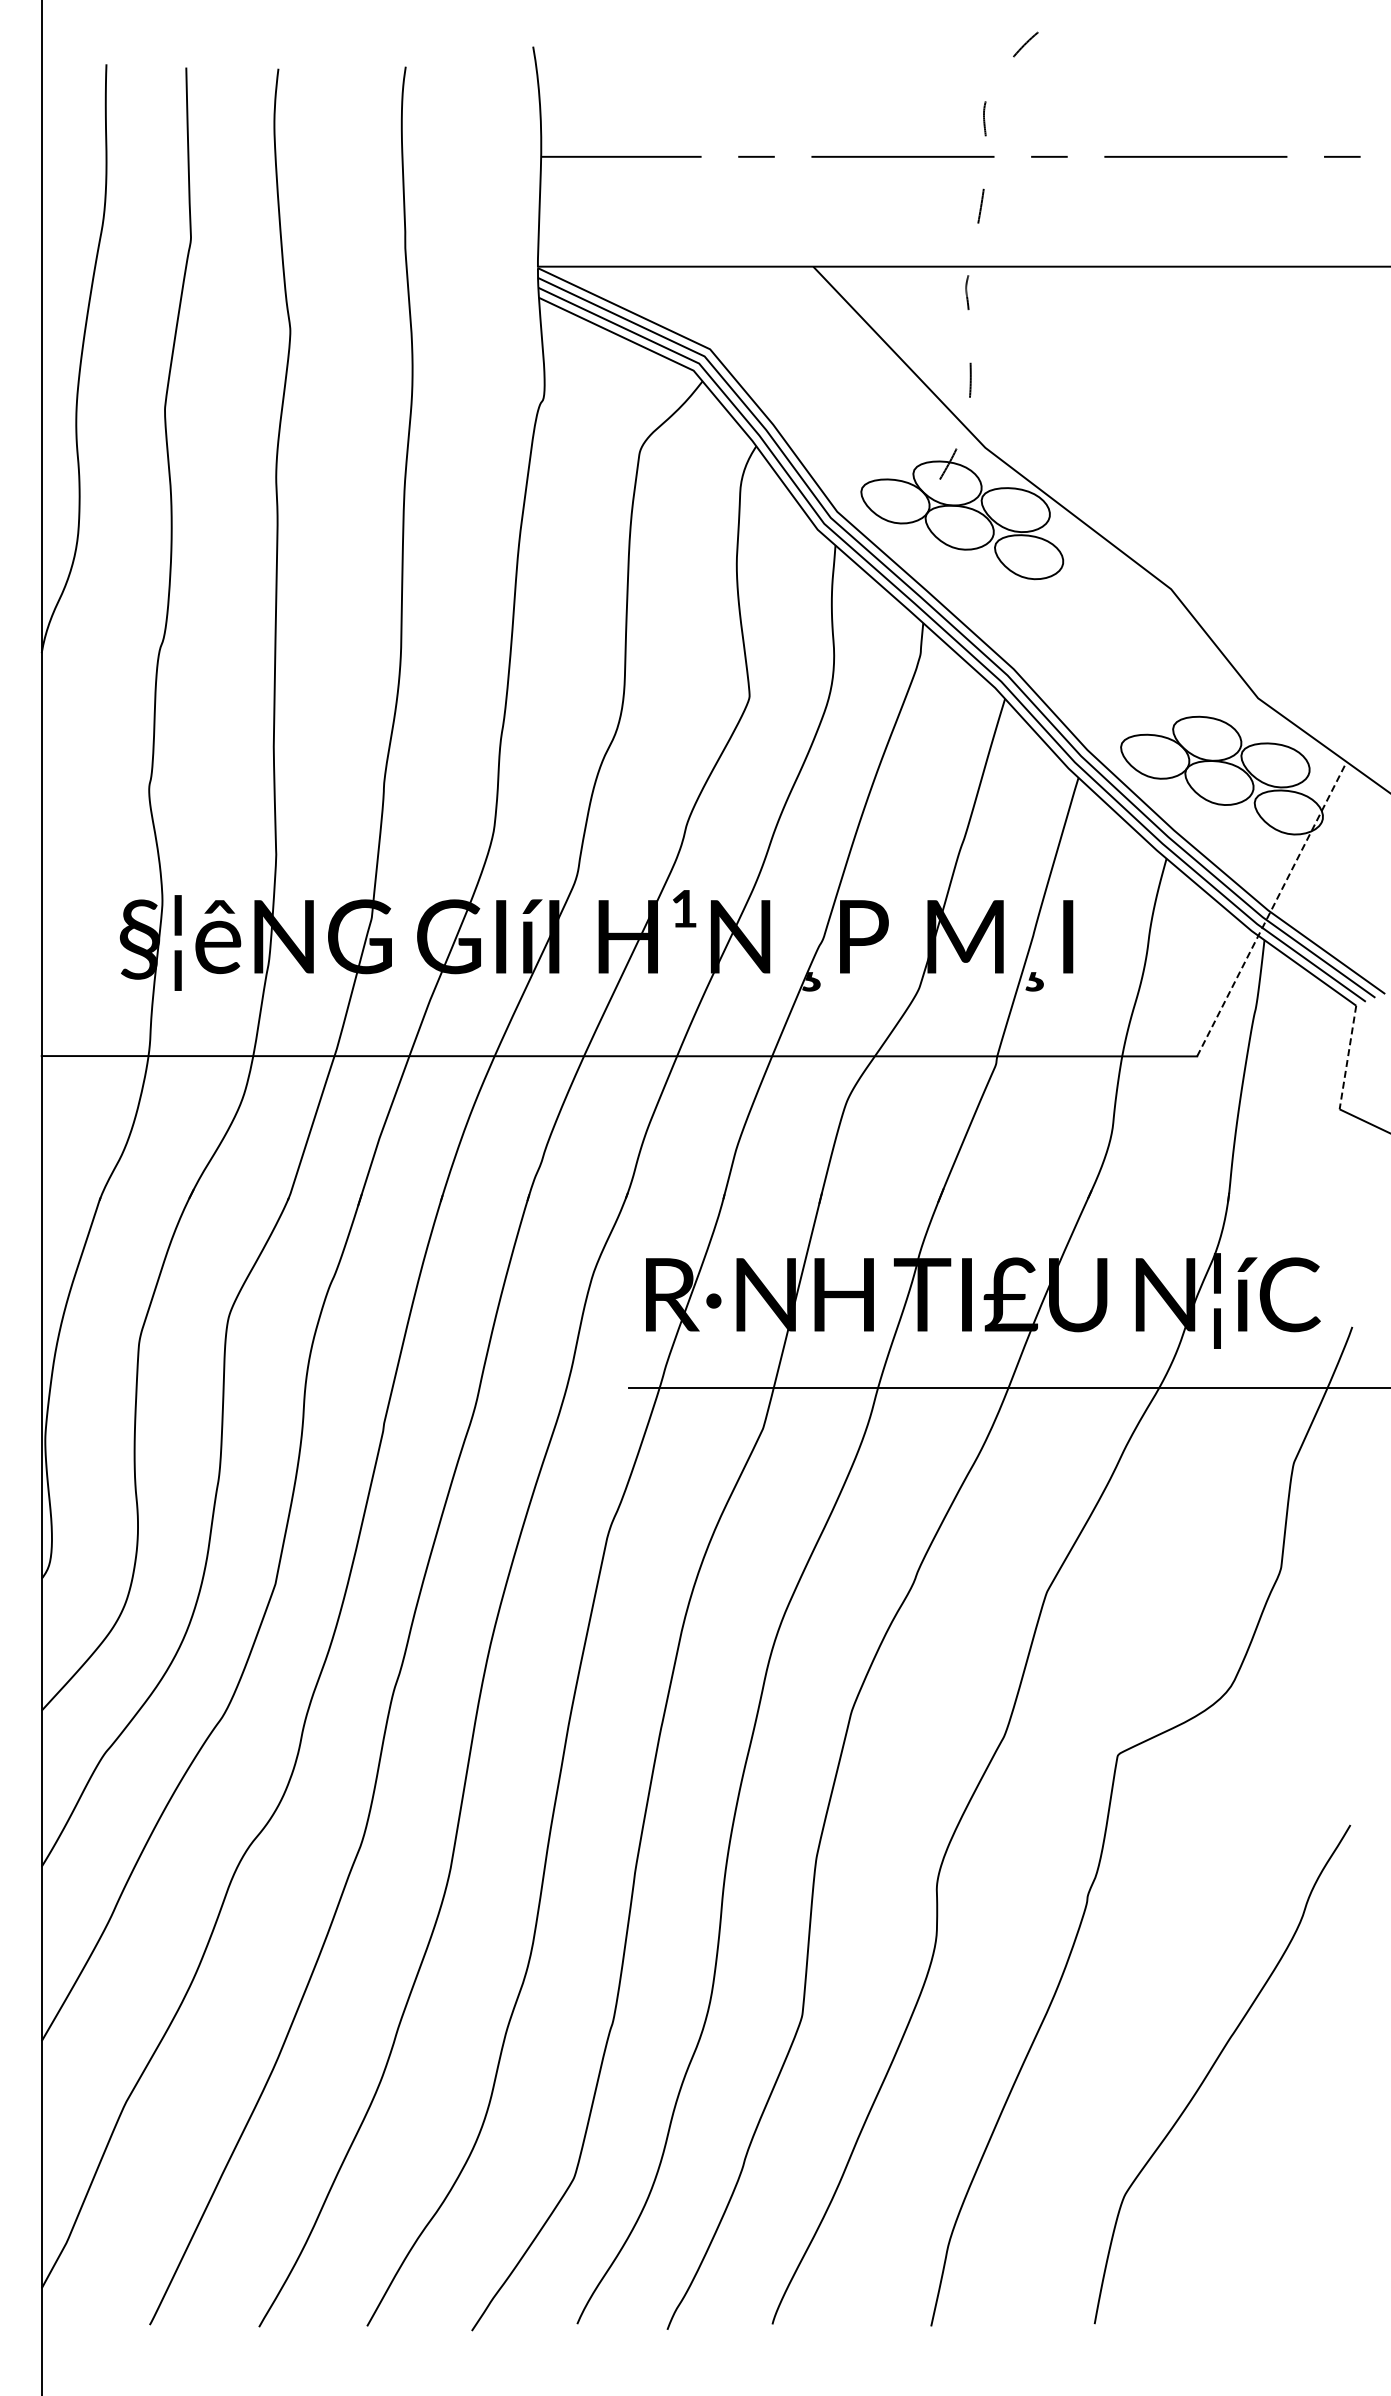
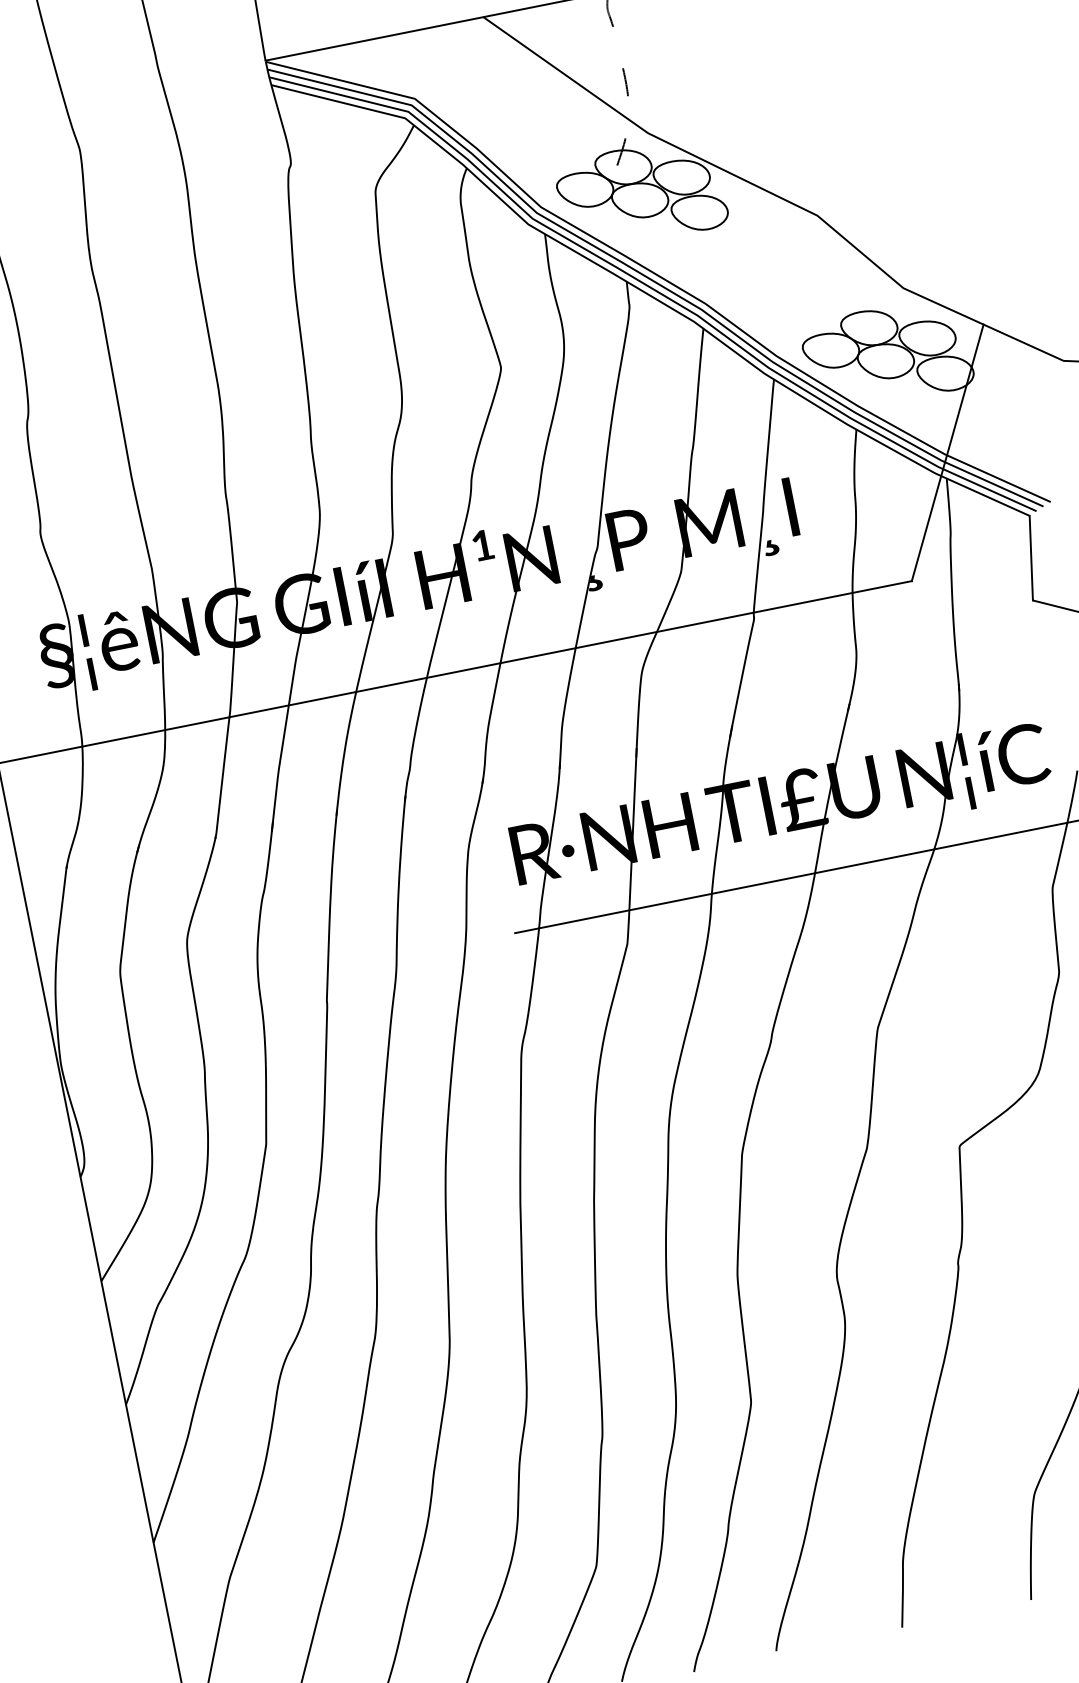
line: (1272, 908) -> (948, 452), dashed -> solid
line: (1347, 1058) -> (1031, 559), dashed -> solid

